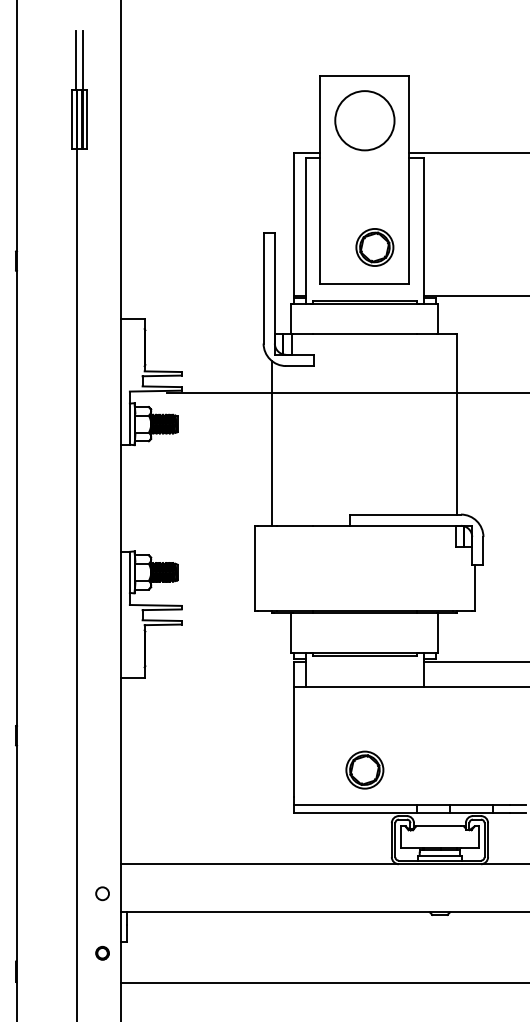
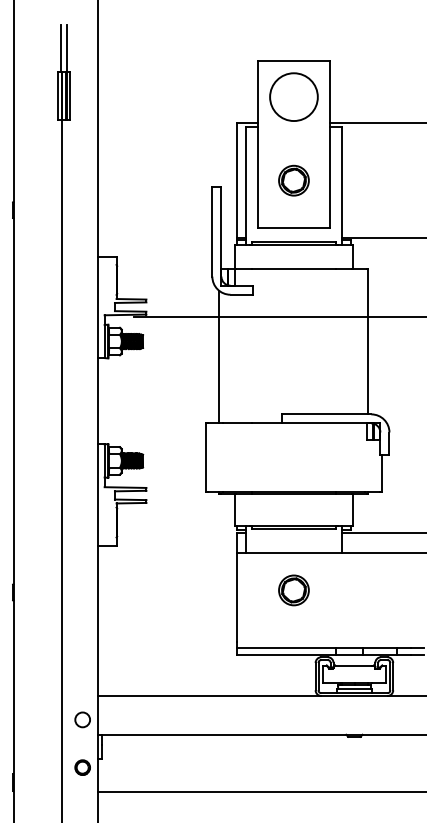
part: (374, 247) -> (293, 180), moved
part: (364, 769) -> (293, 589), moved
circle: (102, 893) -> (82, 719), size x1.43
part: (102, 953) -> (82, 767), size x1.43

